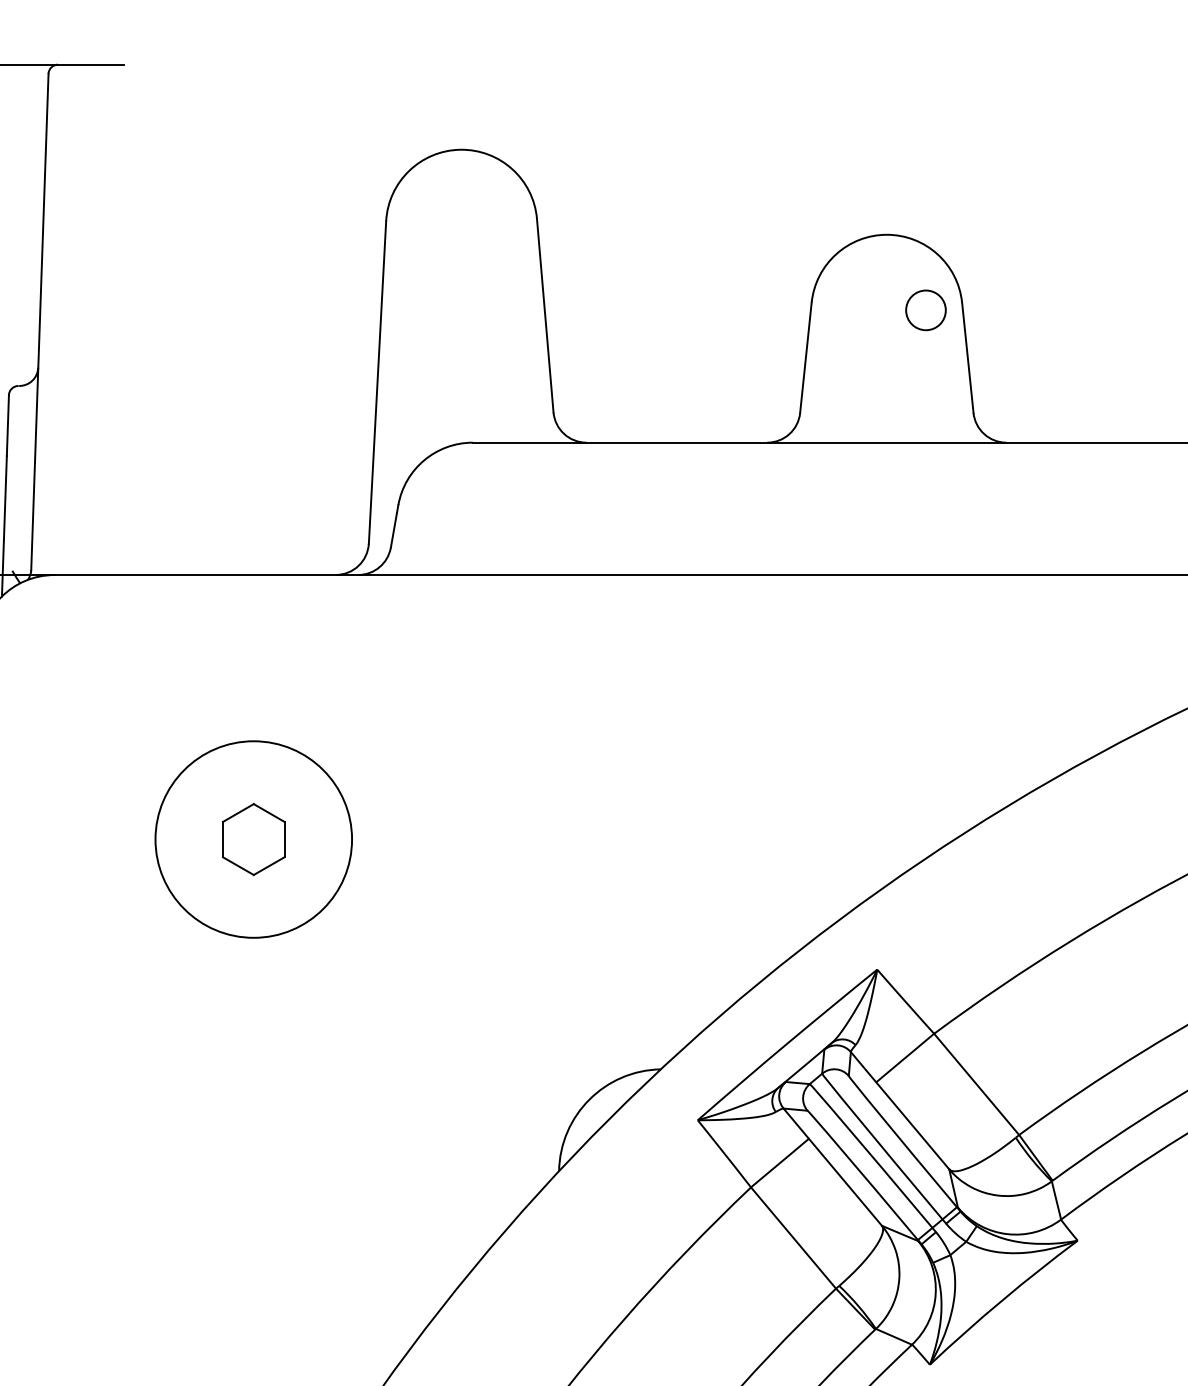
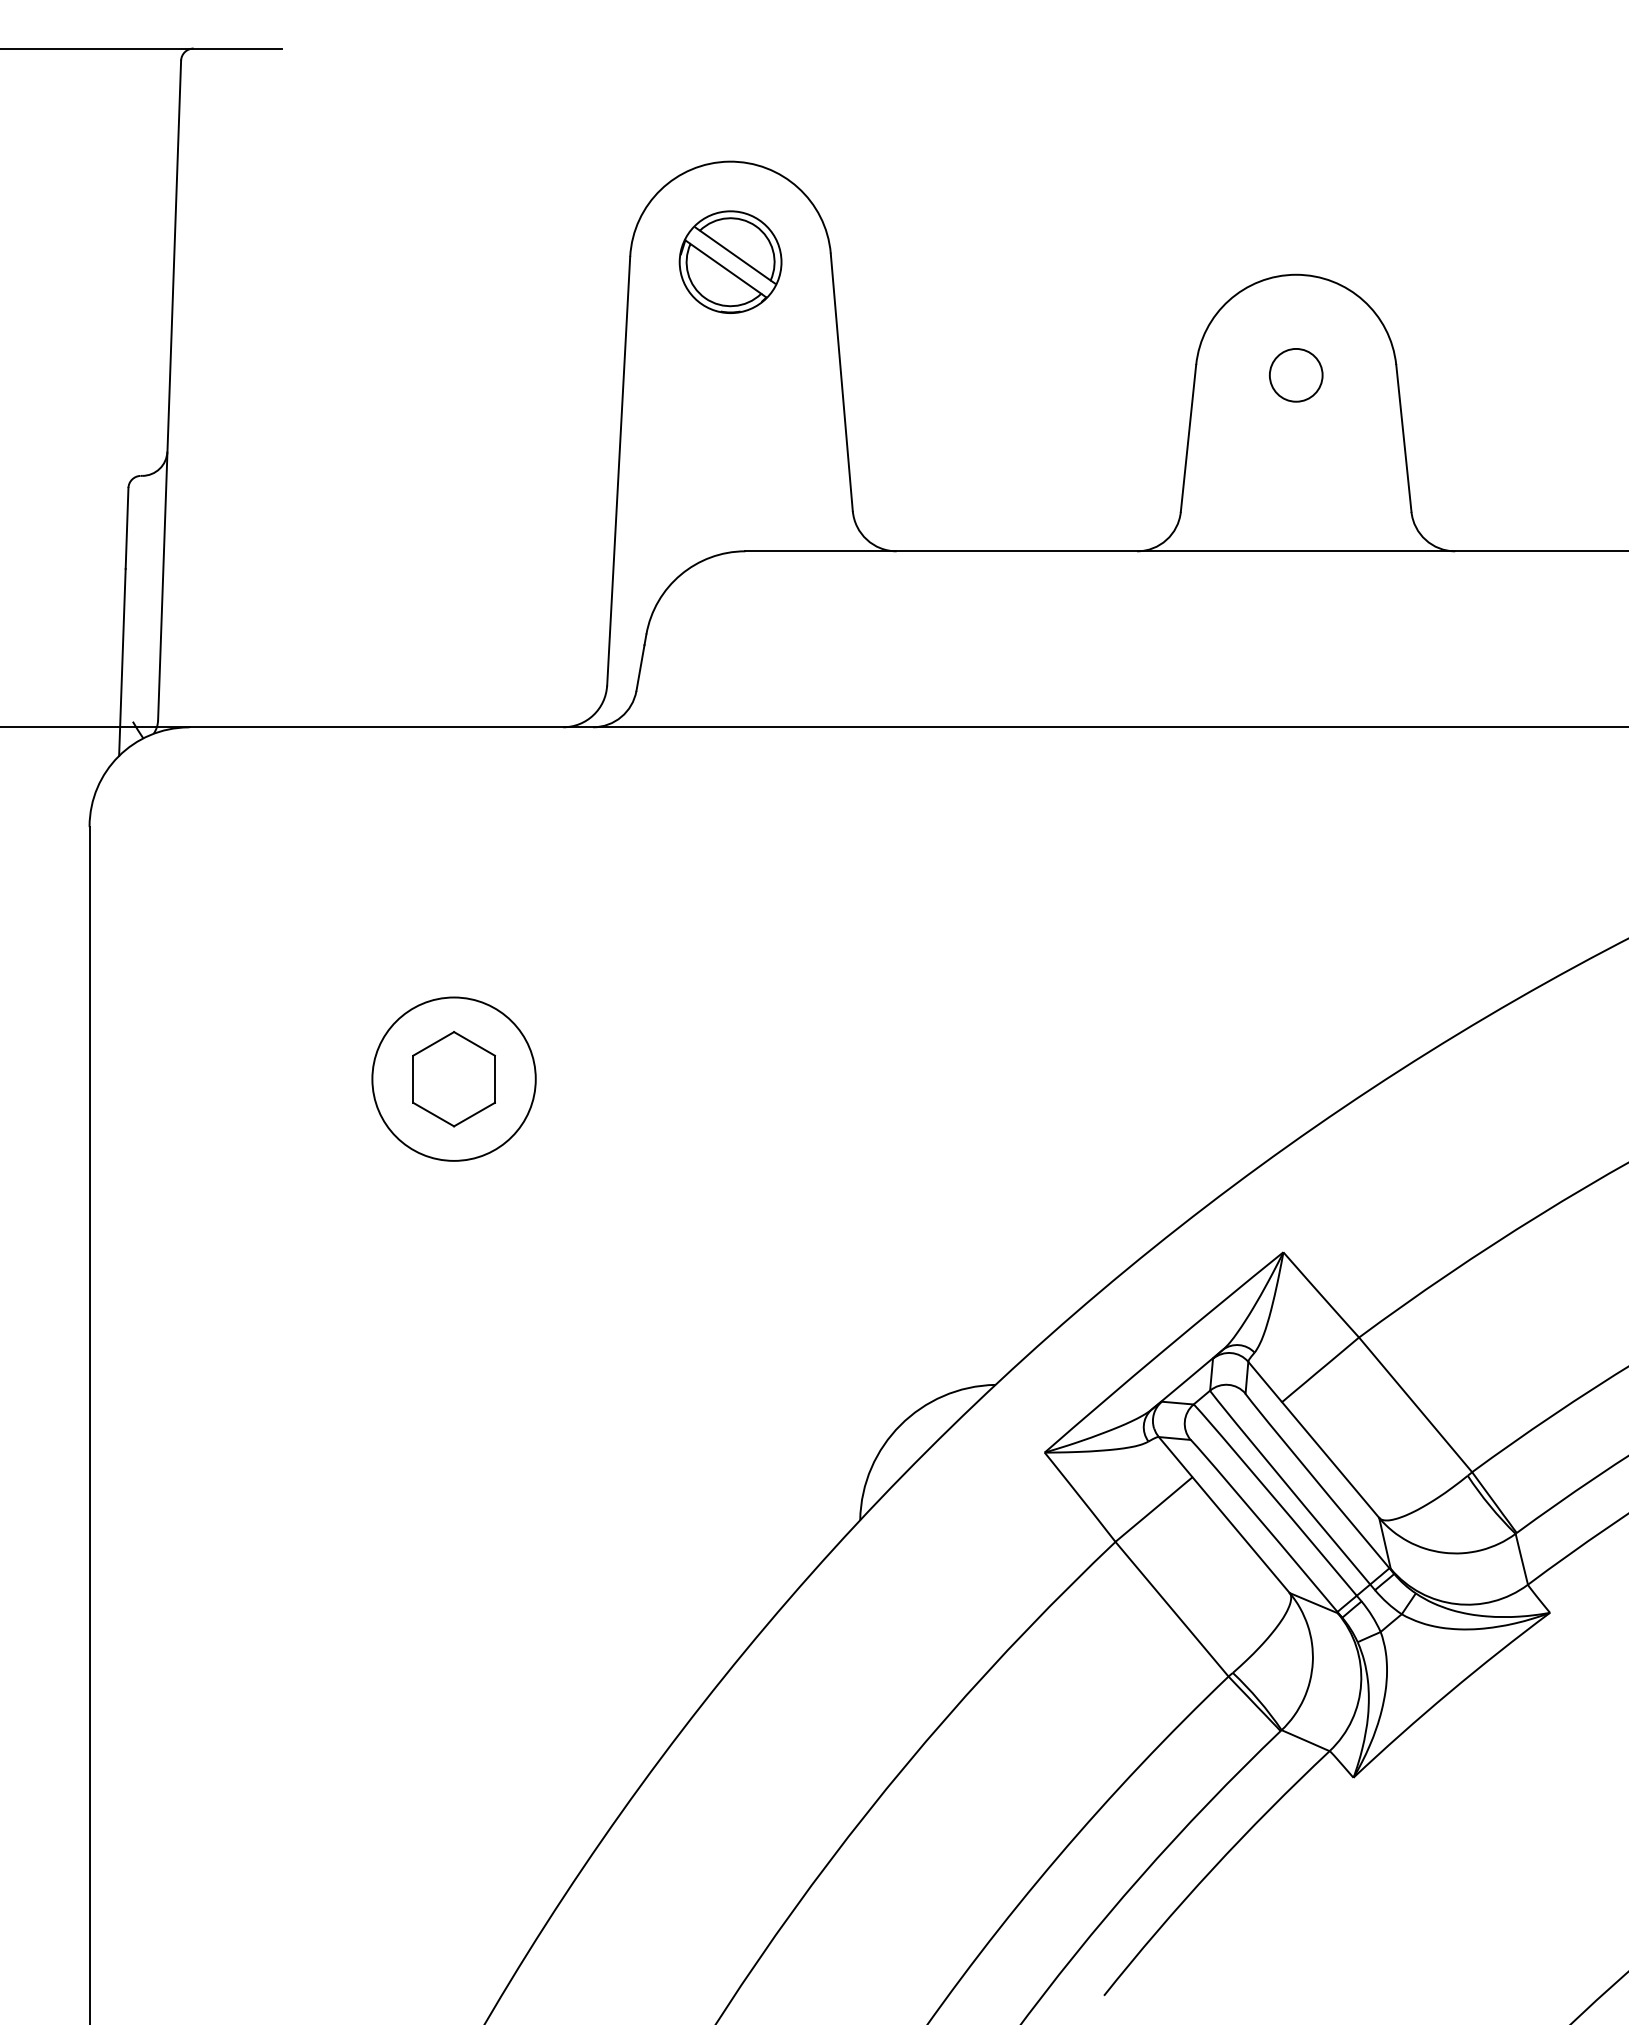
part: (461, 224) -> (730, 261), added
circle: (926, 310) -> (1296, 375), moved
circle: (253, 839) -> (453, 1078), size x0.62

